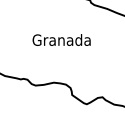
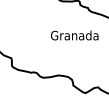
text: (61, 40) -> (74, 35), moved

